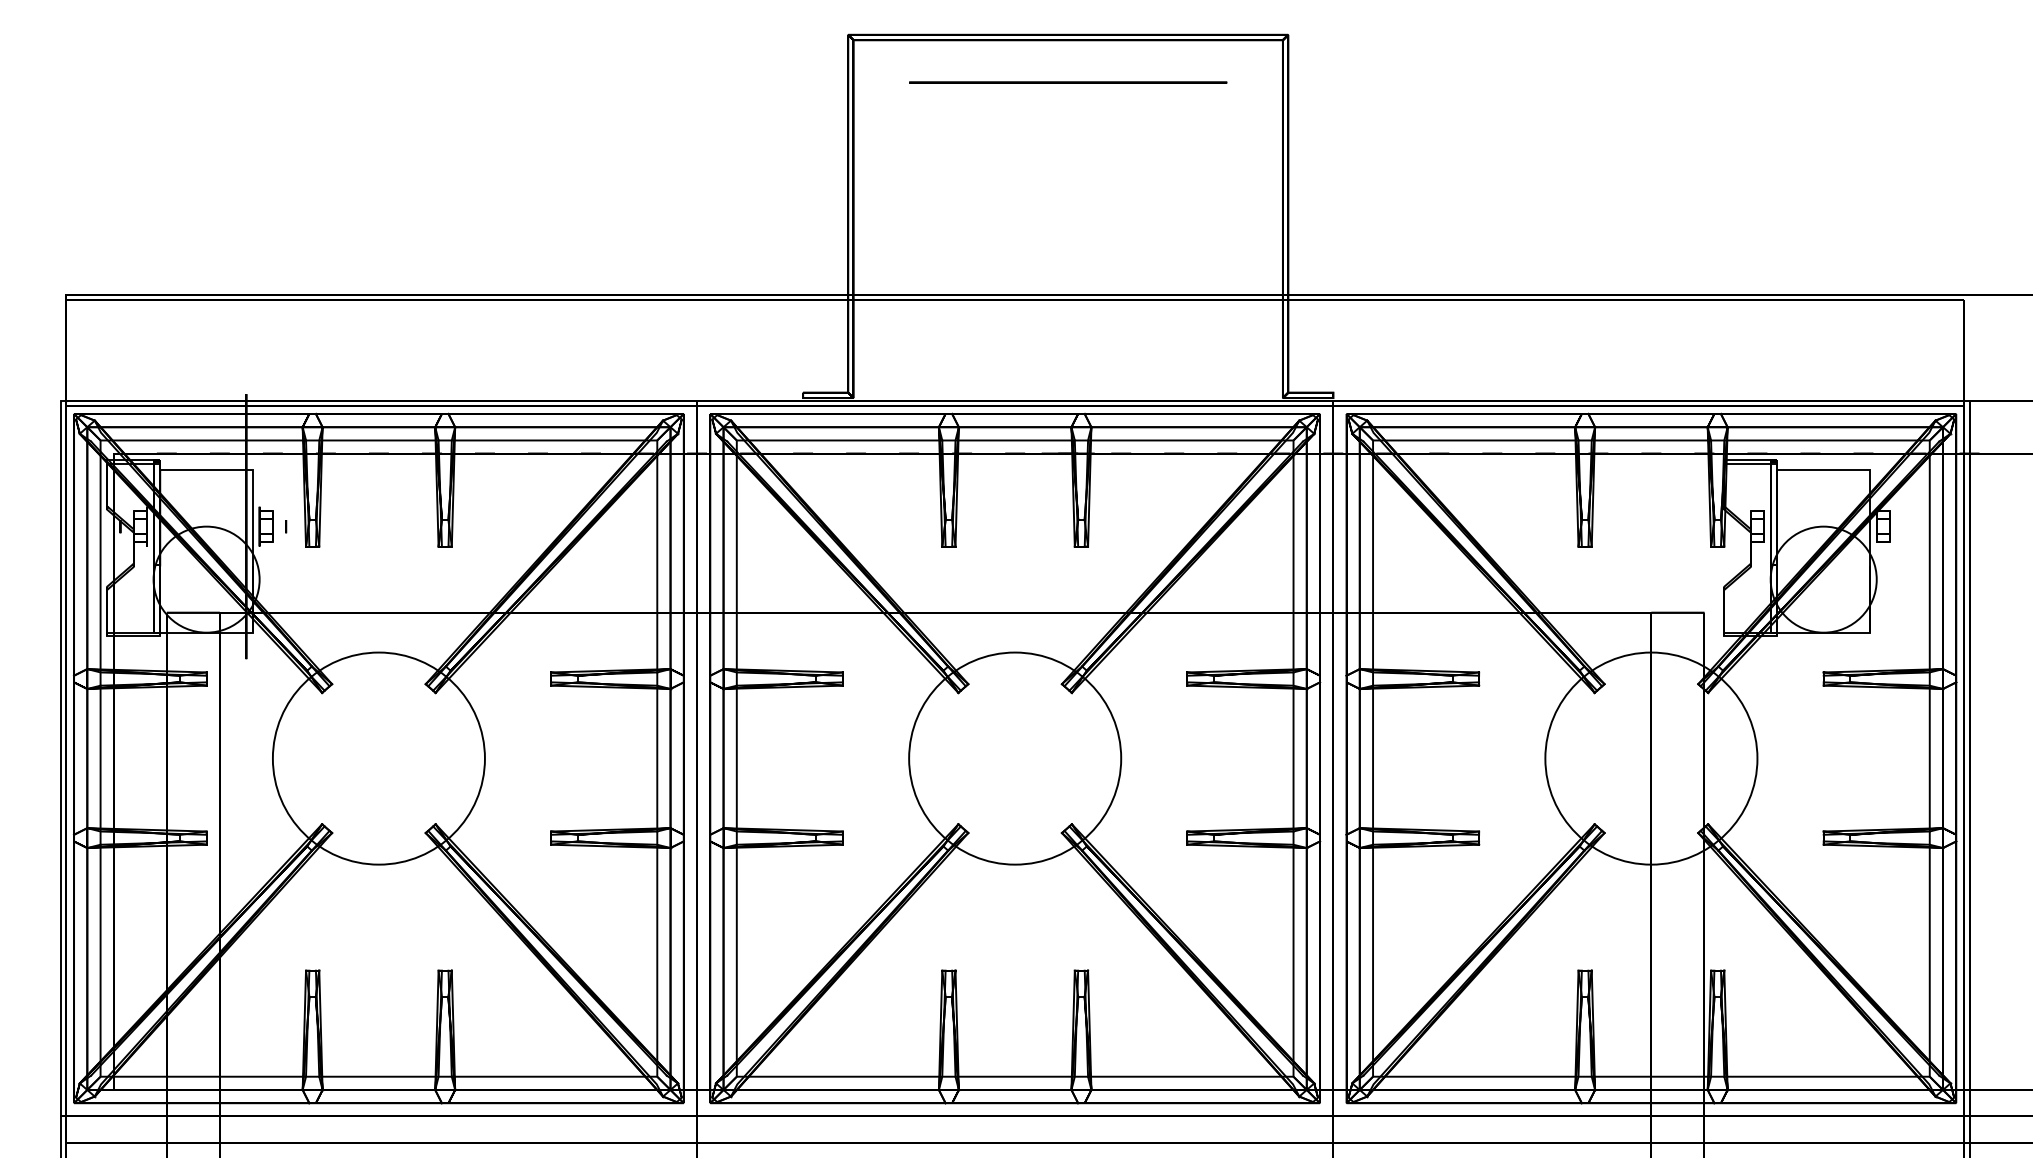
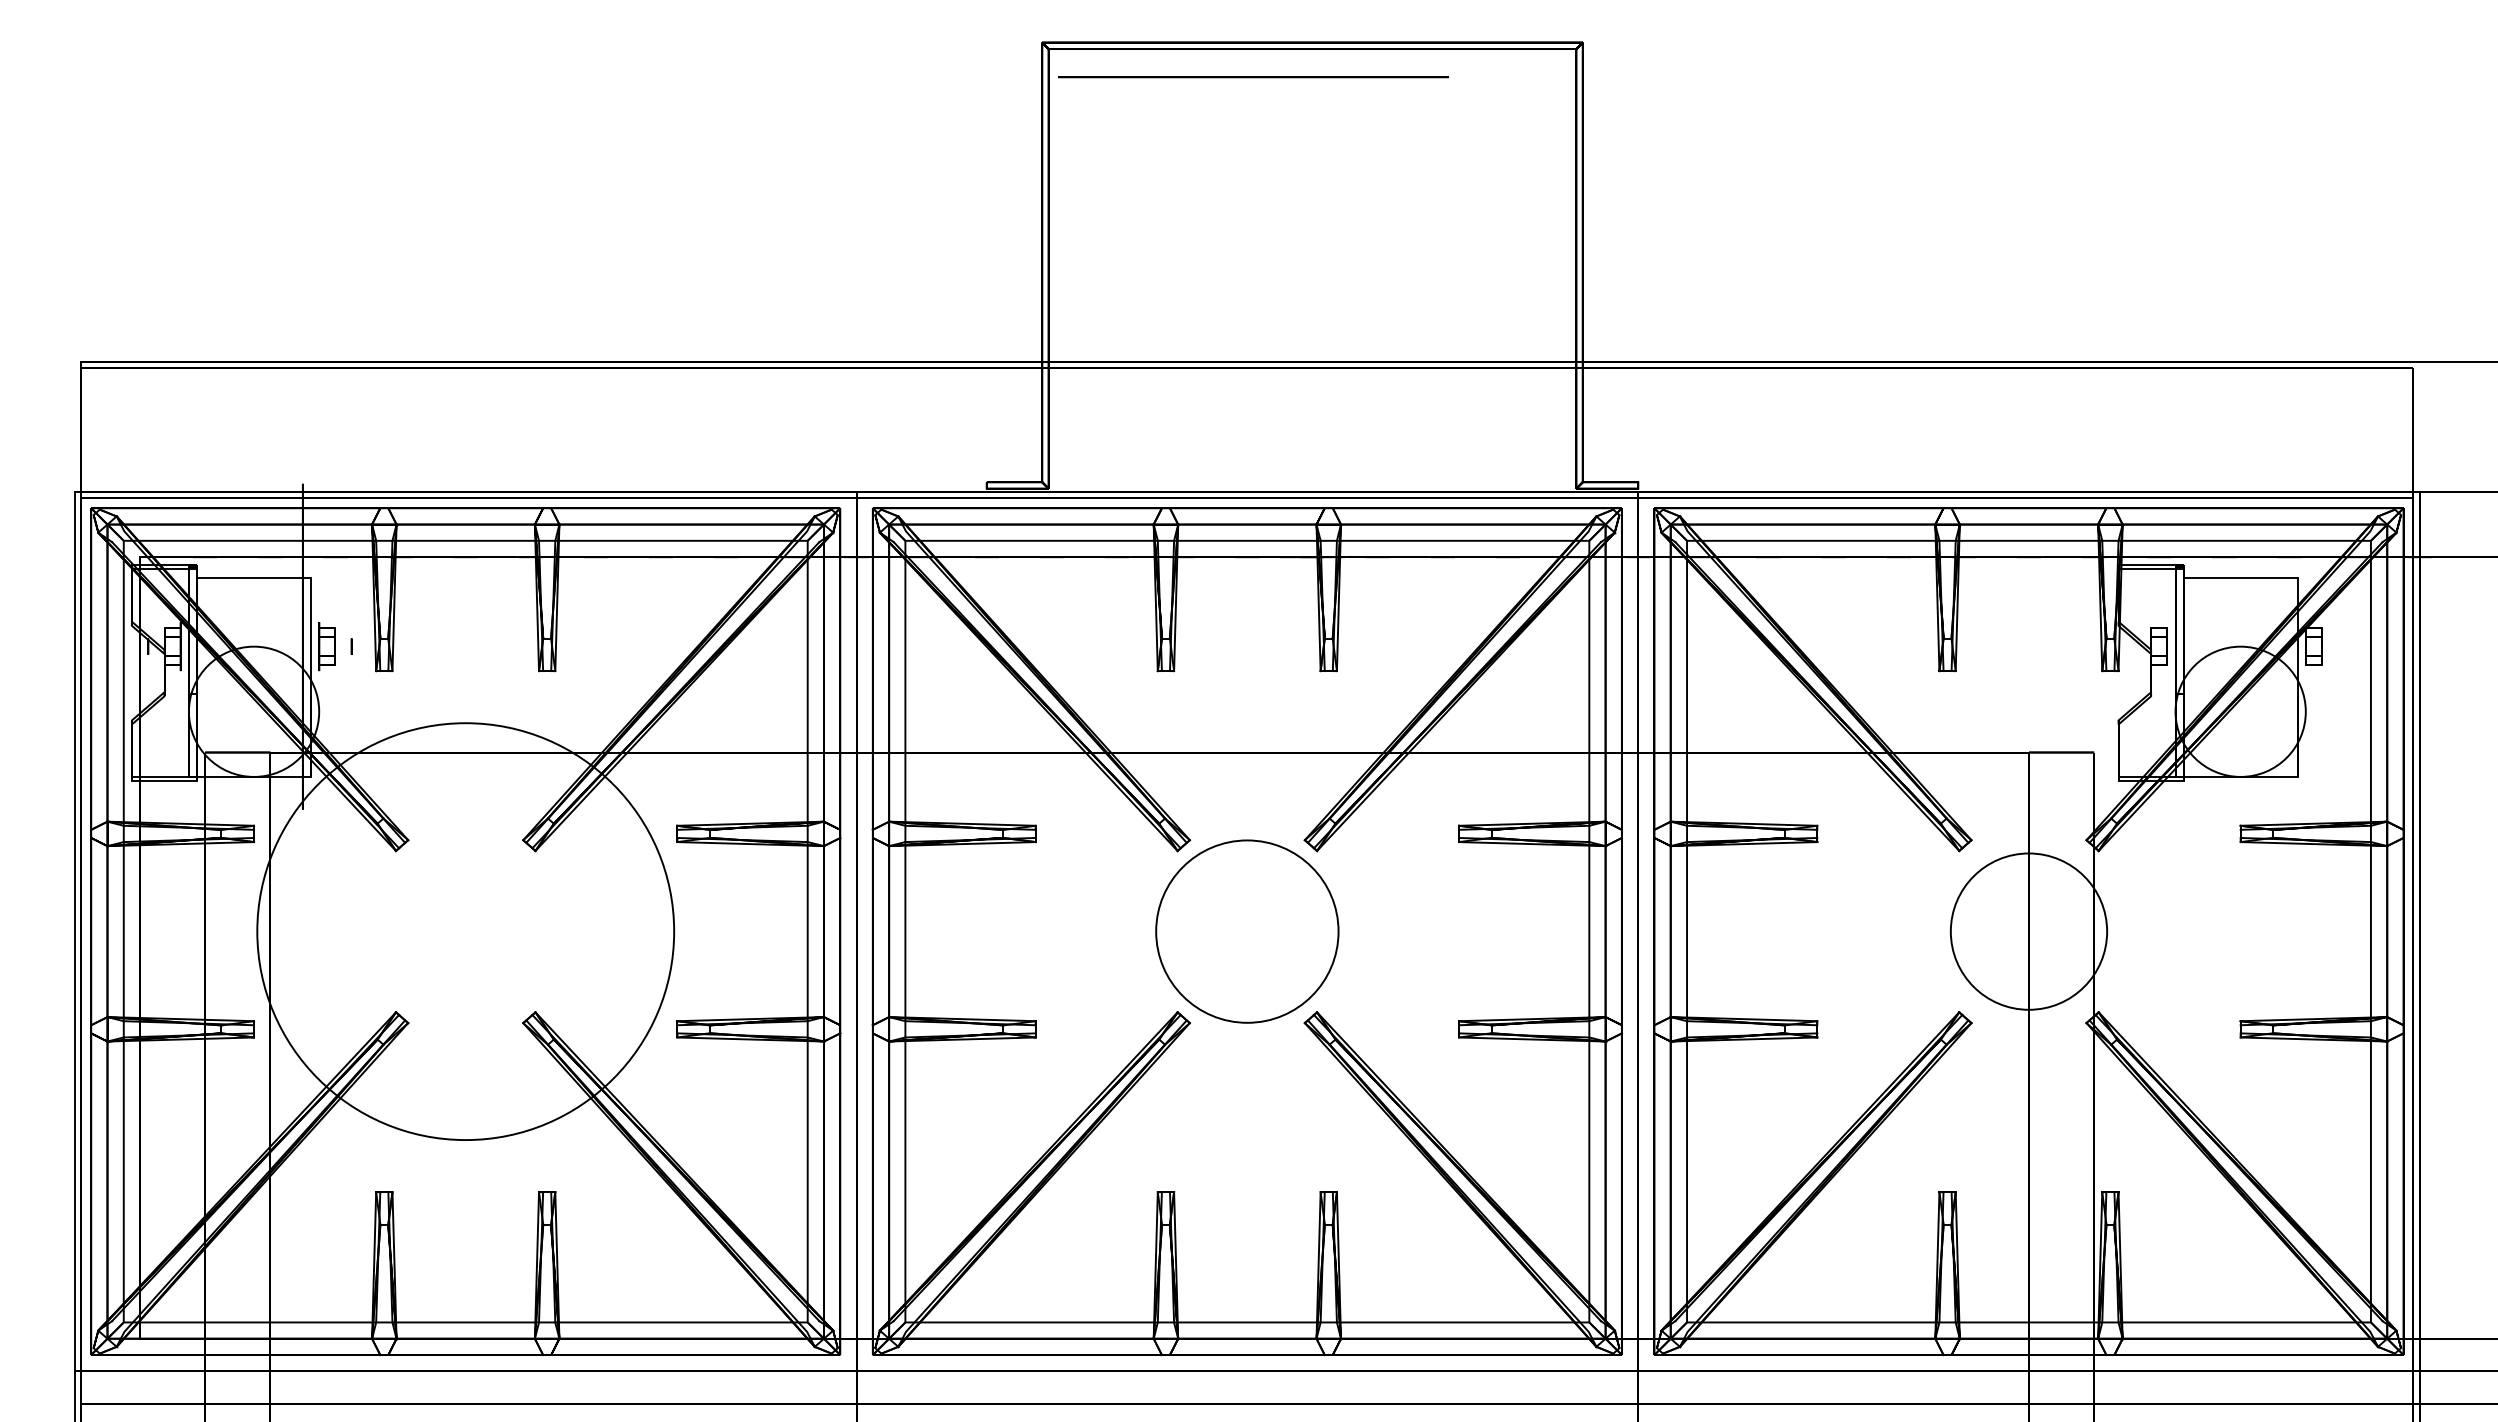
circle: (1068, 82) -> (1253, 77), moved
circle: (378, 758) -> (465, 931), size x1.6
circle: (1015, 758) -> (1247, 931), size x0.7
circle: (1651, 758) -> (2028, 931), size x0.6

